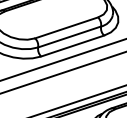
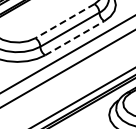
line: (66, 28) -> (64, 21), solid -> dashed
line: (73, 45) -> (75, 37), solid -> dashed

